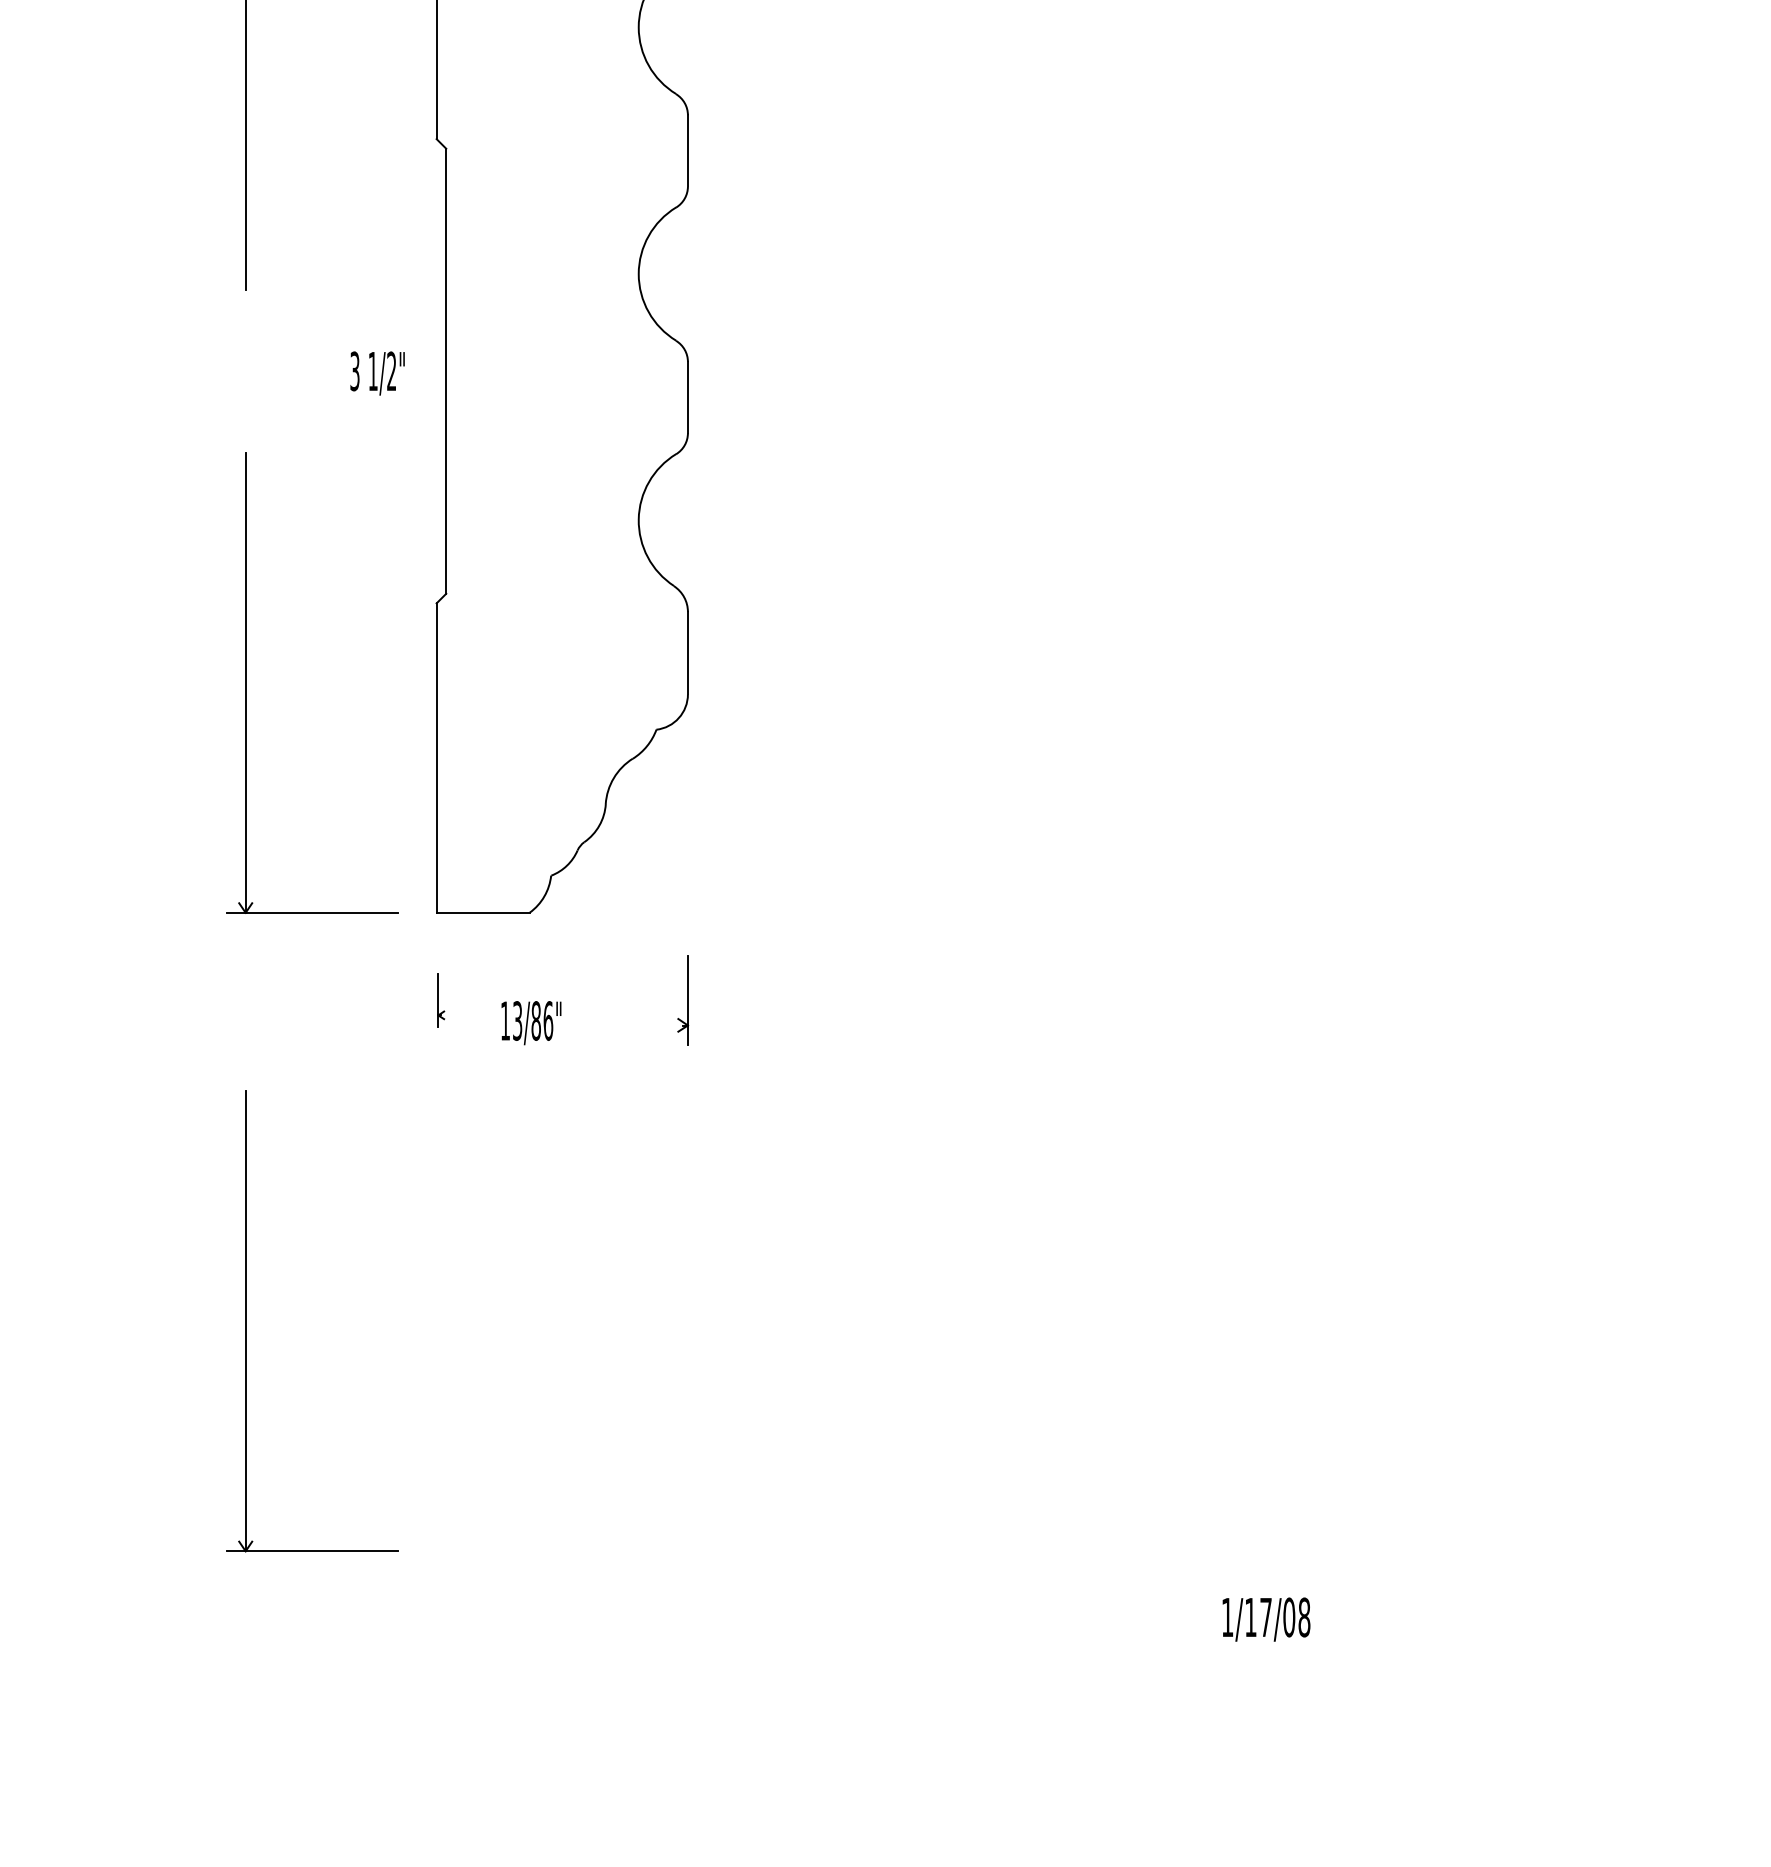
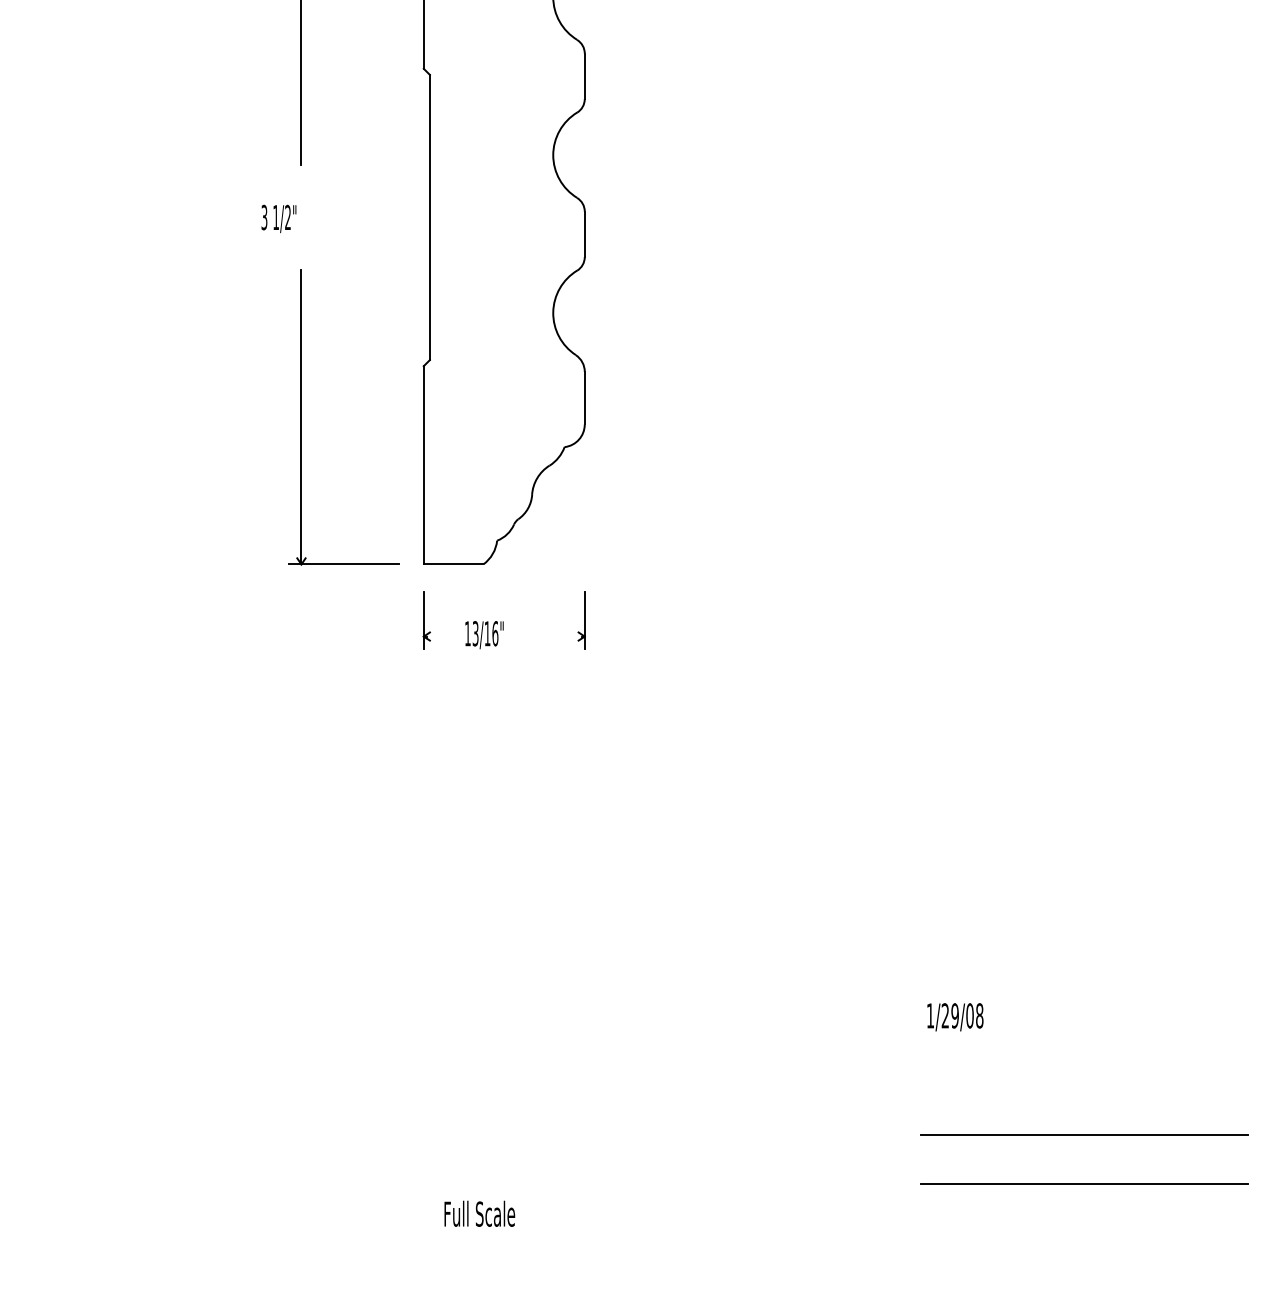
text: (376, 372) -> (278, 218), moved
part: (440, 1000) -> (426, 620), size x1.67
text: (536, 1020) -> (487, 633), 13/86" -> 13/16"
part: (245, 1321) -> (301, 826), removed
text: (1257, 1616) -> (949, 1015), 1/17/08 -> 1/29/08
line: (1466, 1802) -> (1083, 1134), added

